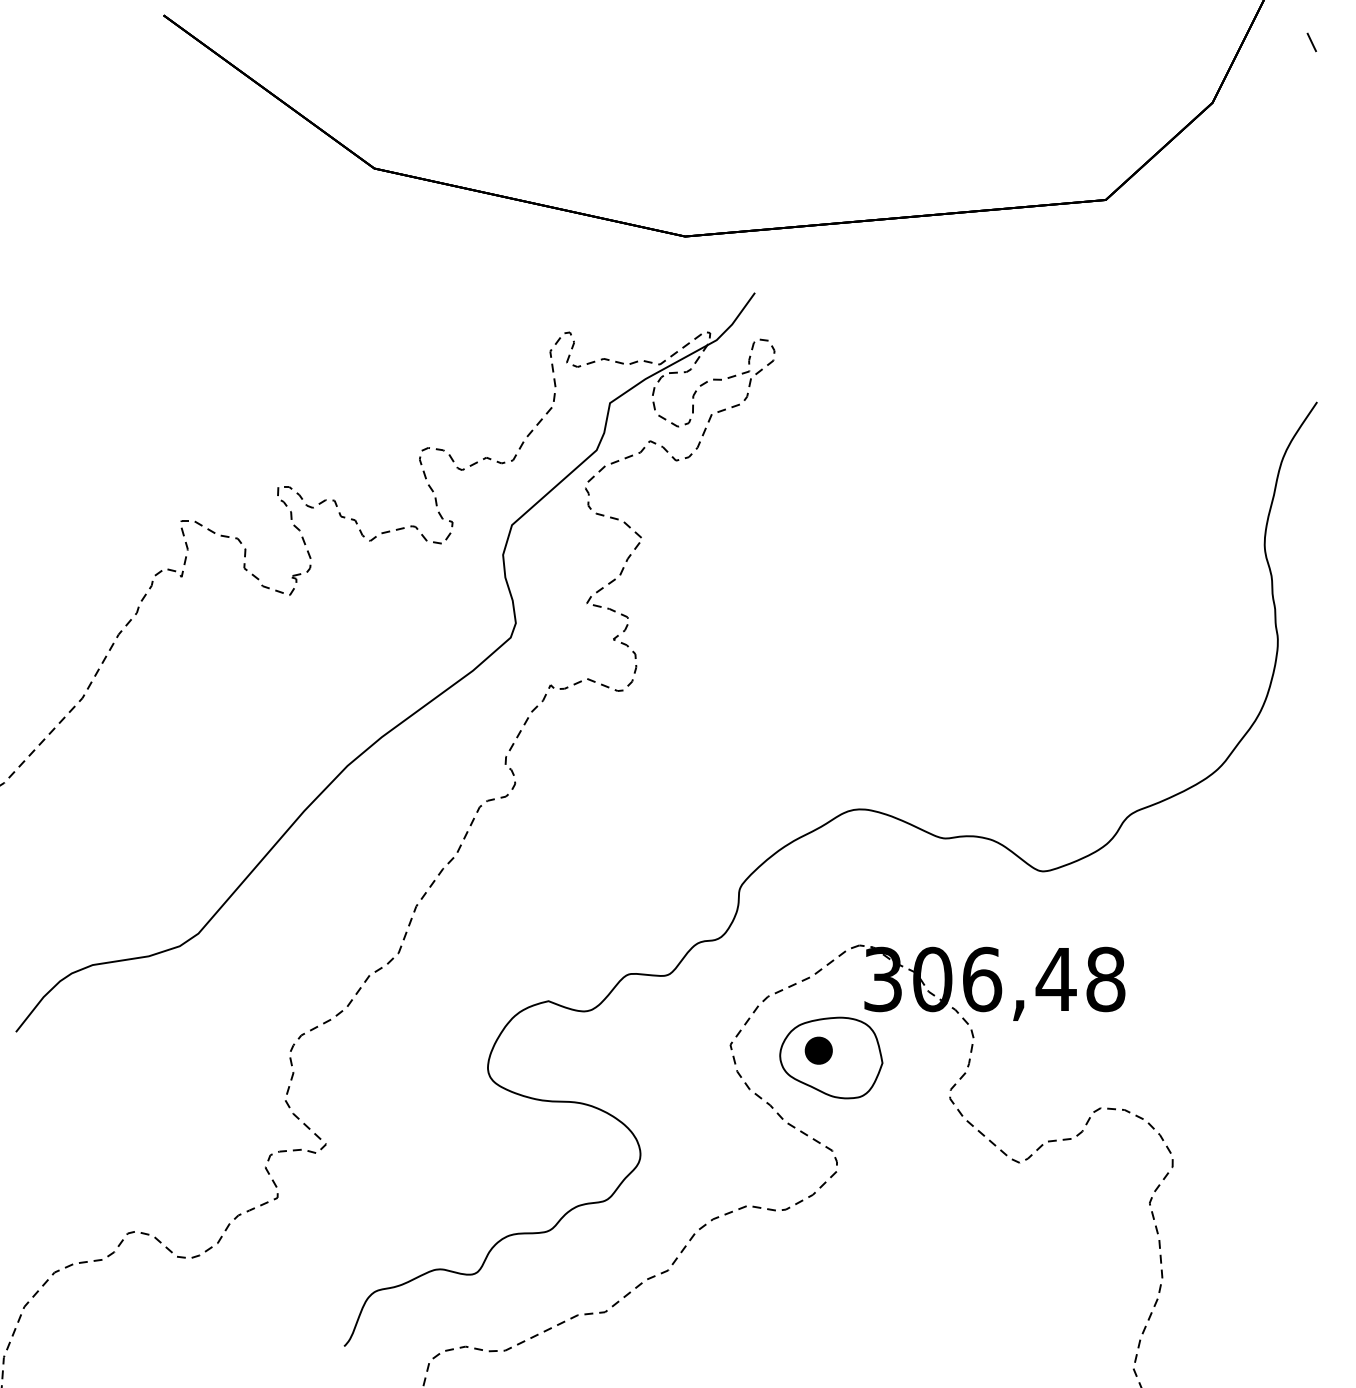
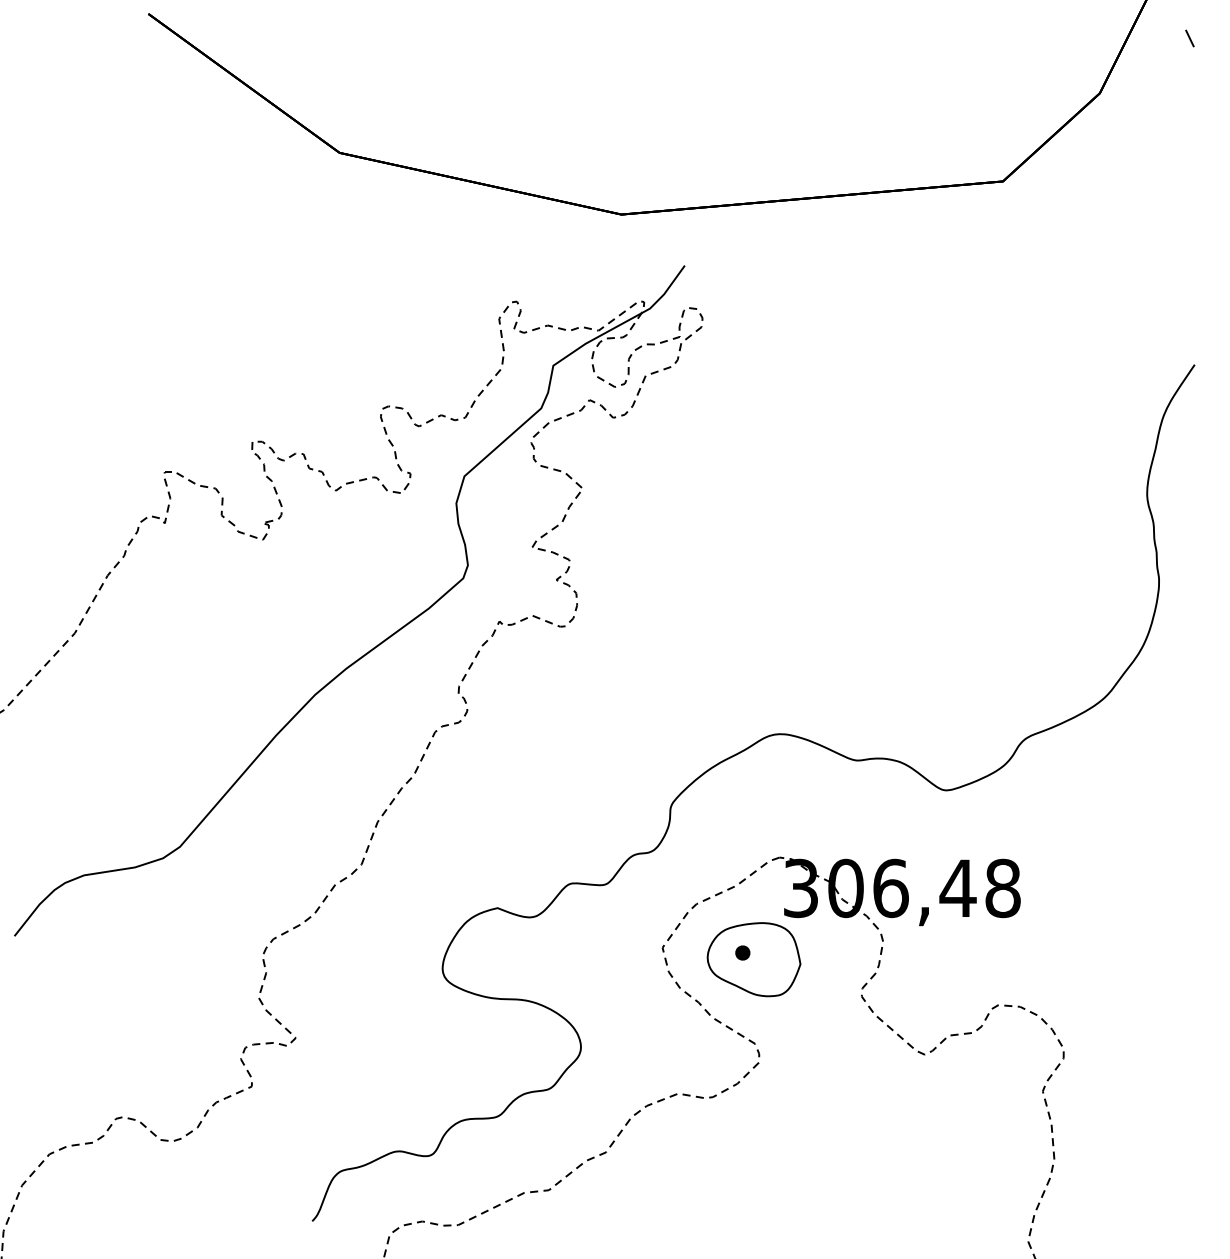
part: (818, 1050) -> (742, 952), size x0.6

